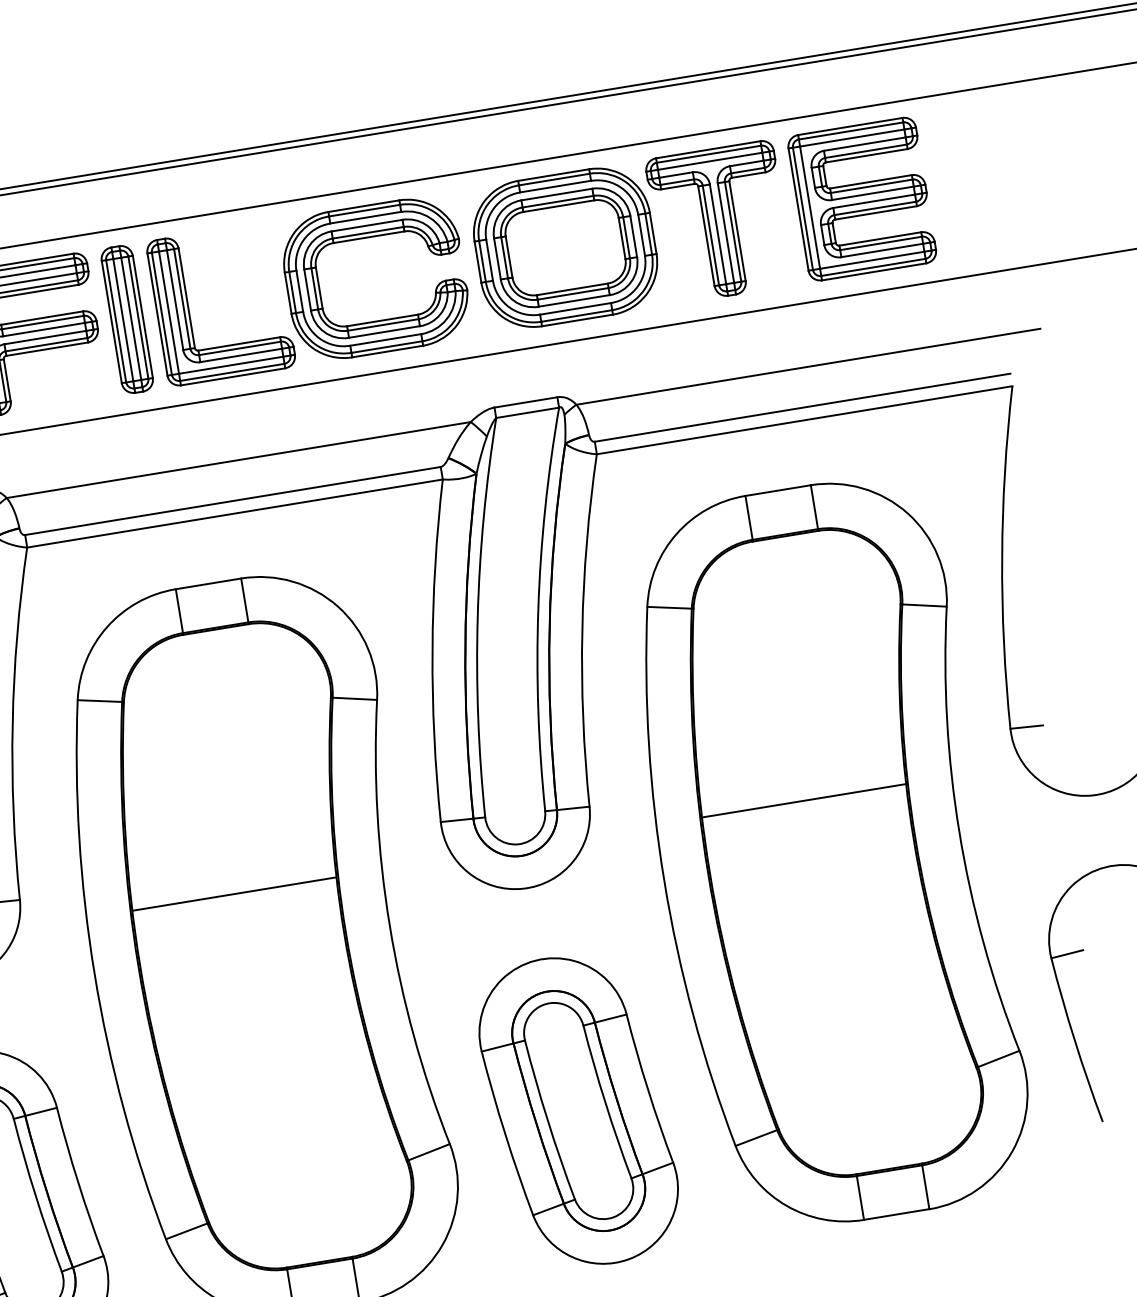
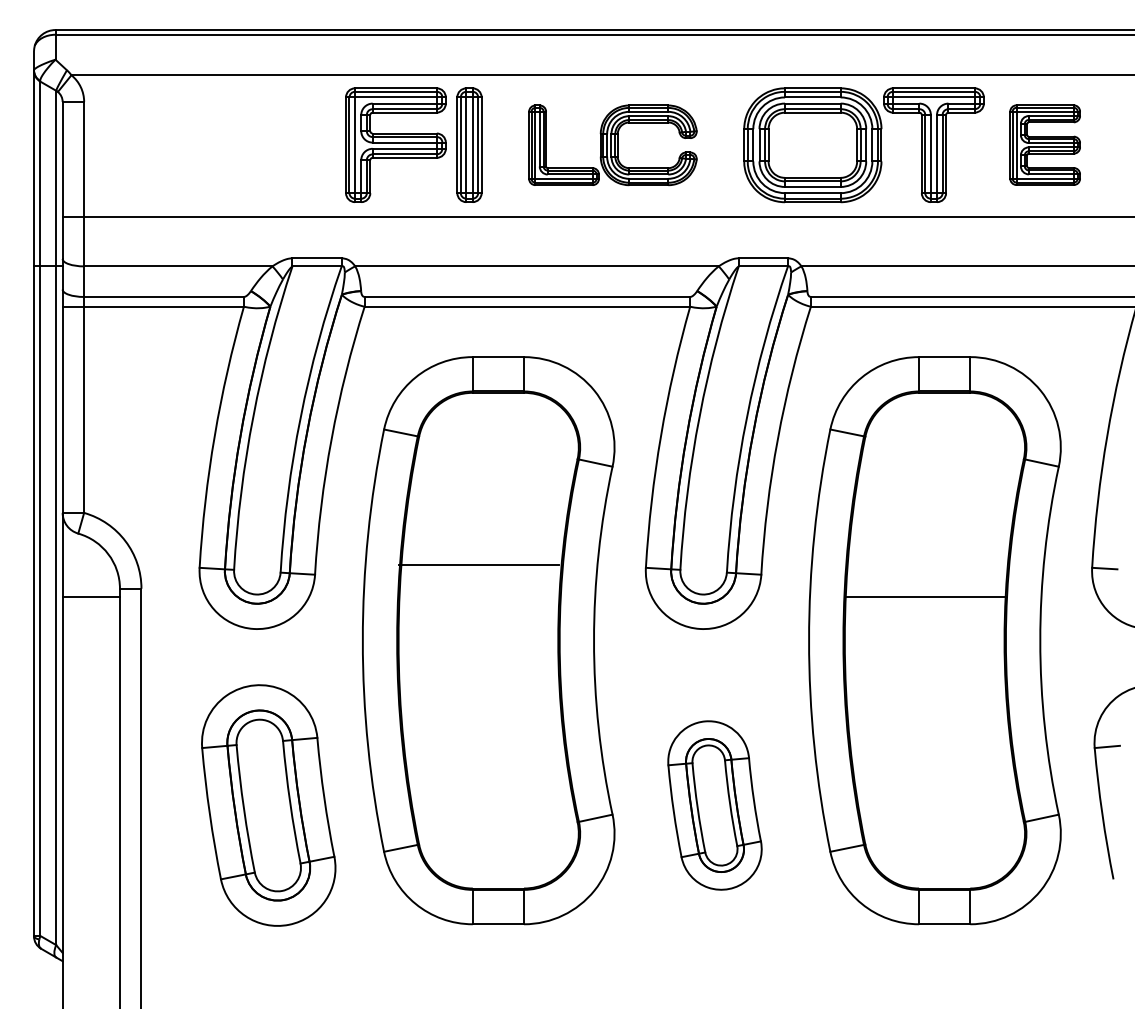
part: (861, 198) -> (1044, 144), size x0.7
part: (309, 289) -> (612, 145), size x0.7
line: (234, 894) -> (479, 565), moved
part: (578, 1111) -> (714, 805), size x0.7

